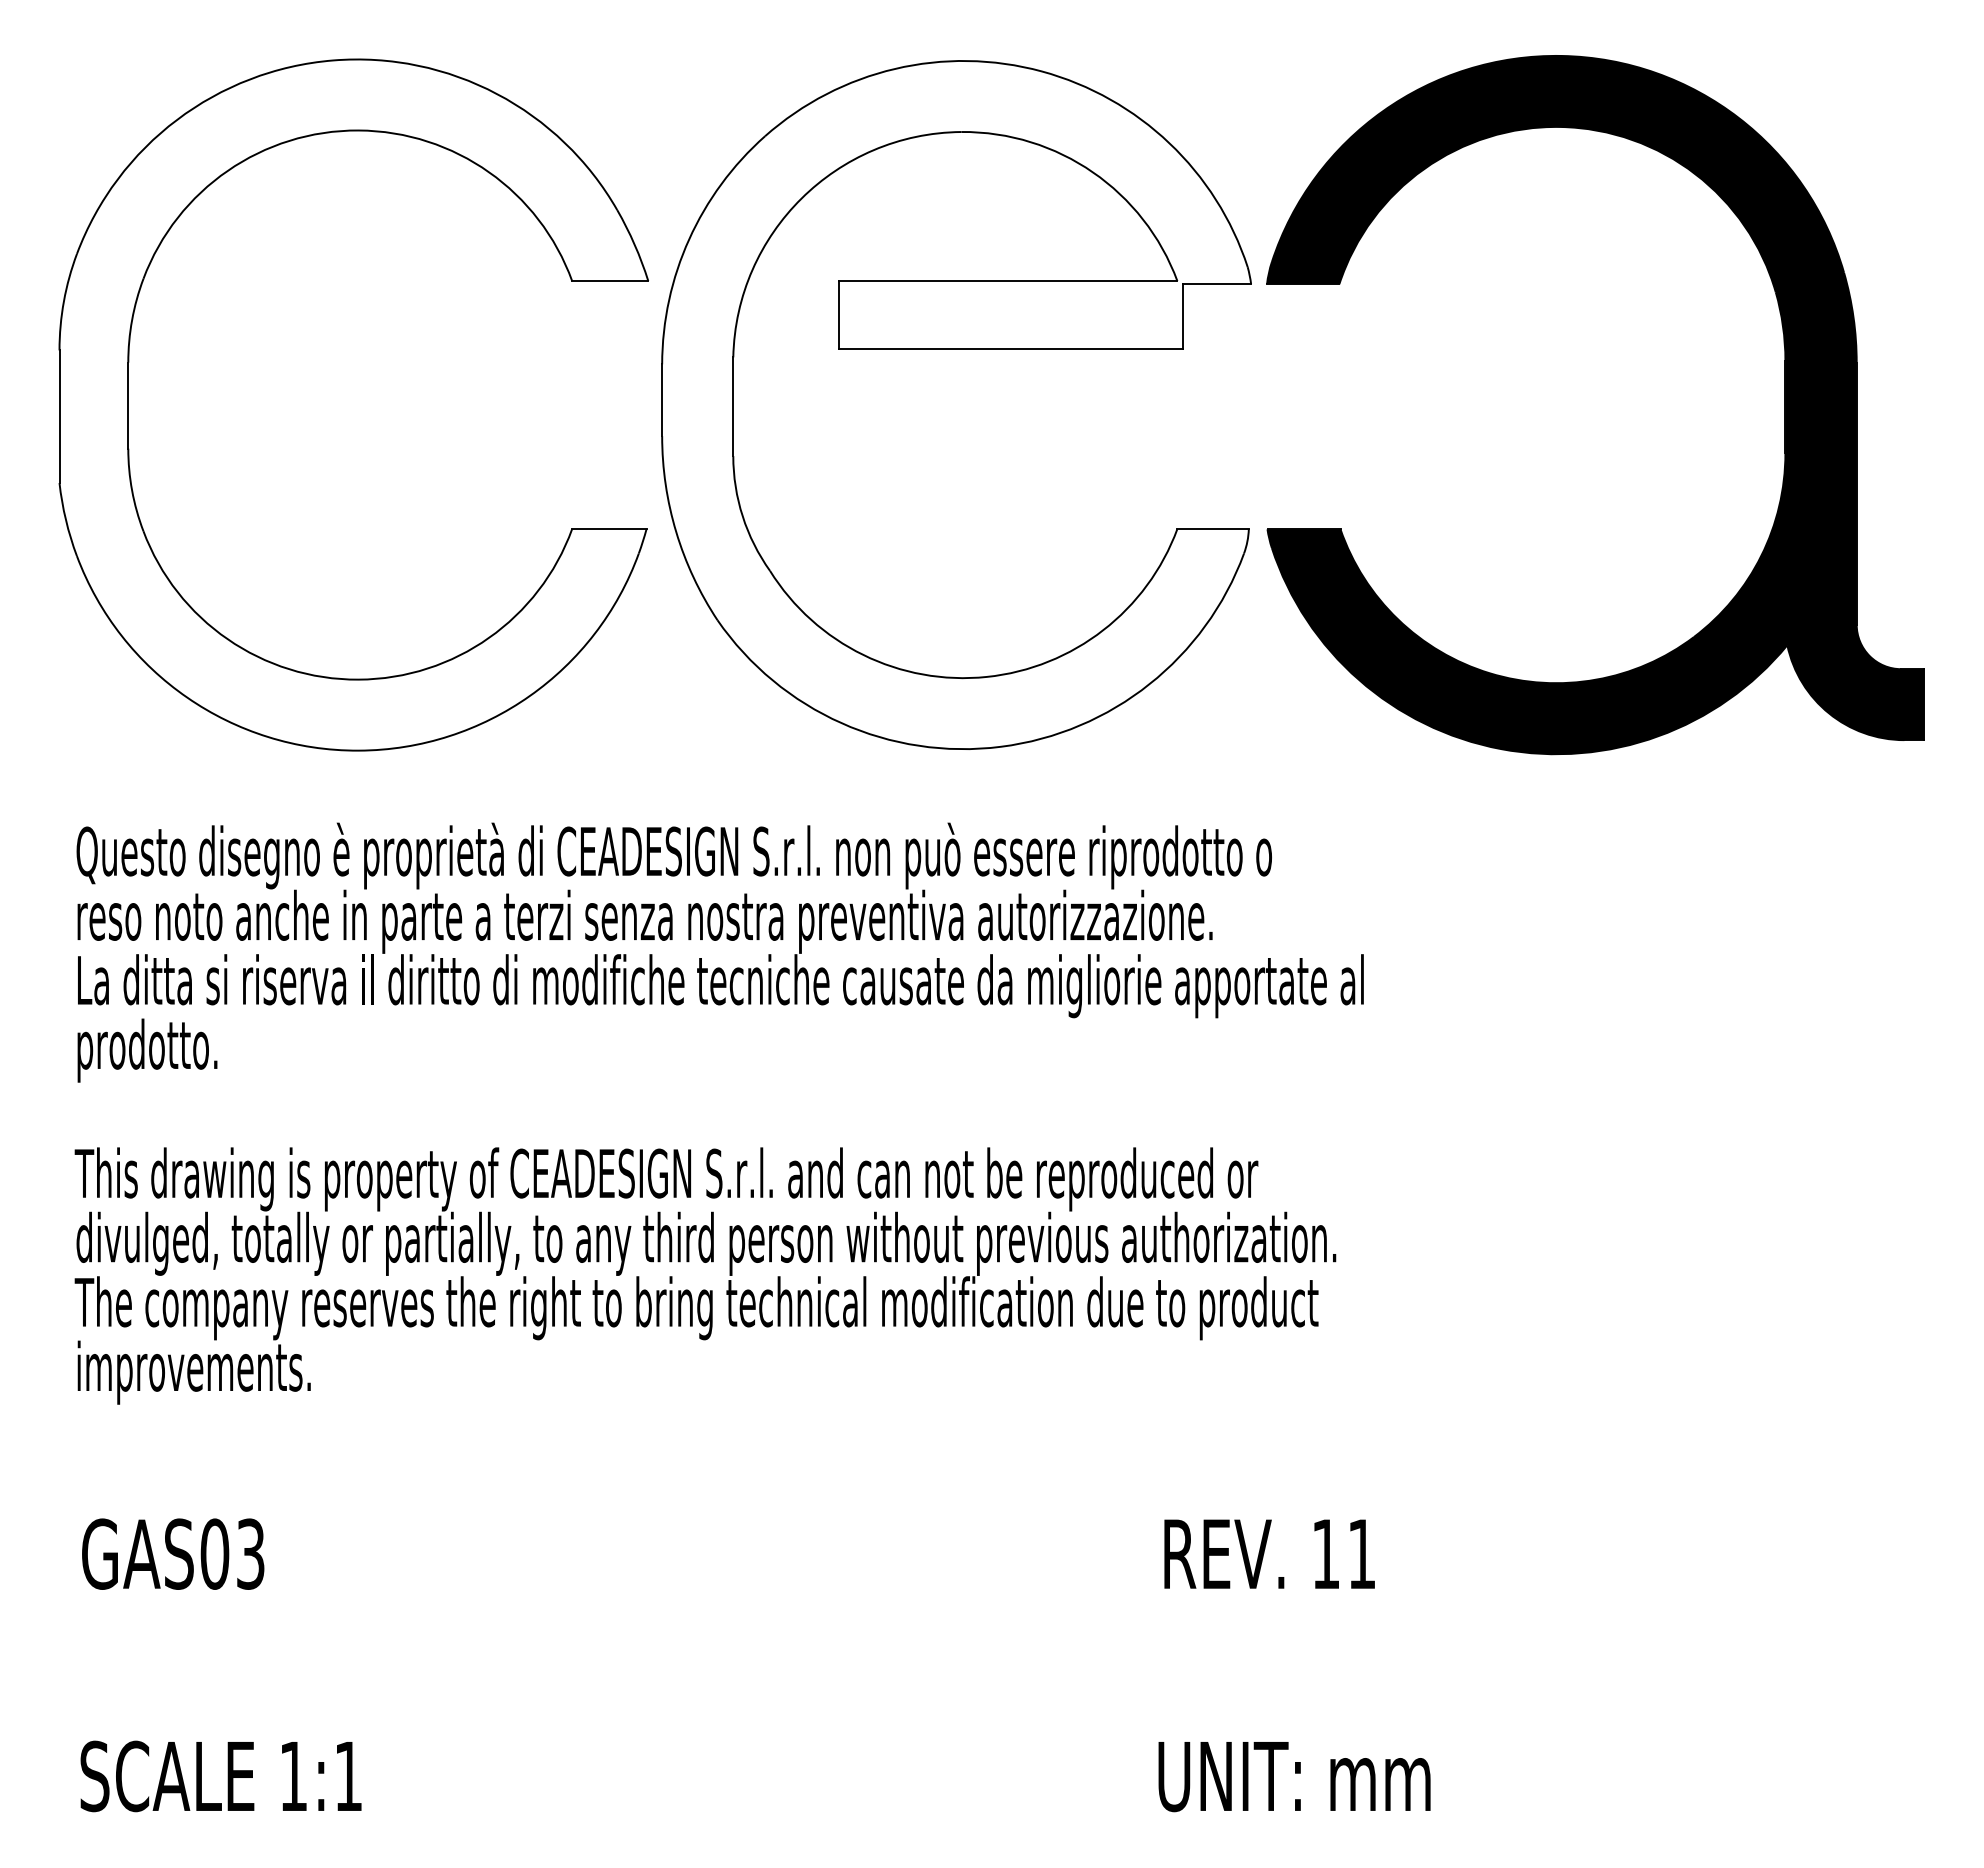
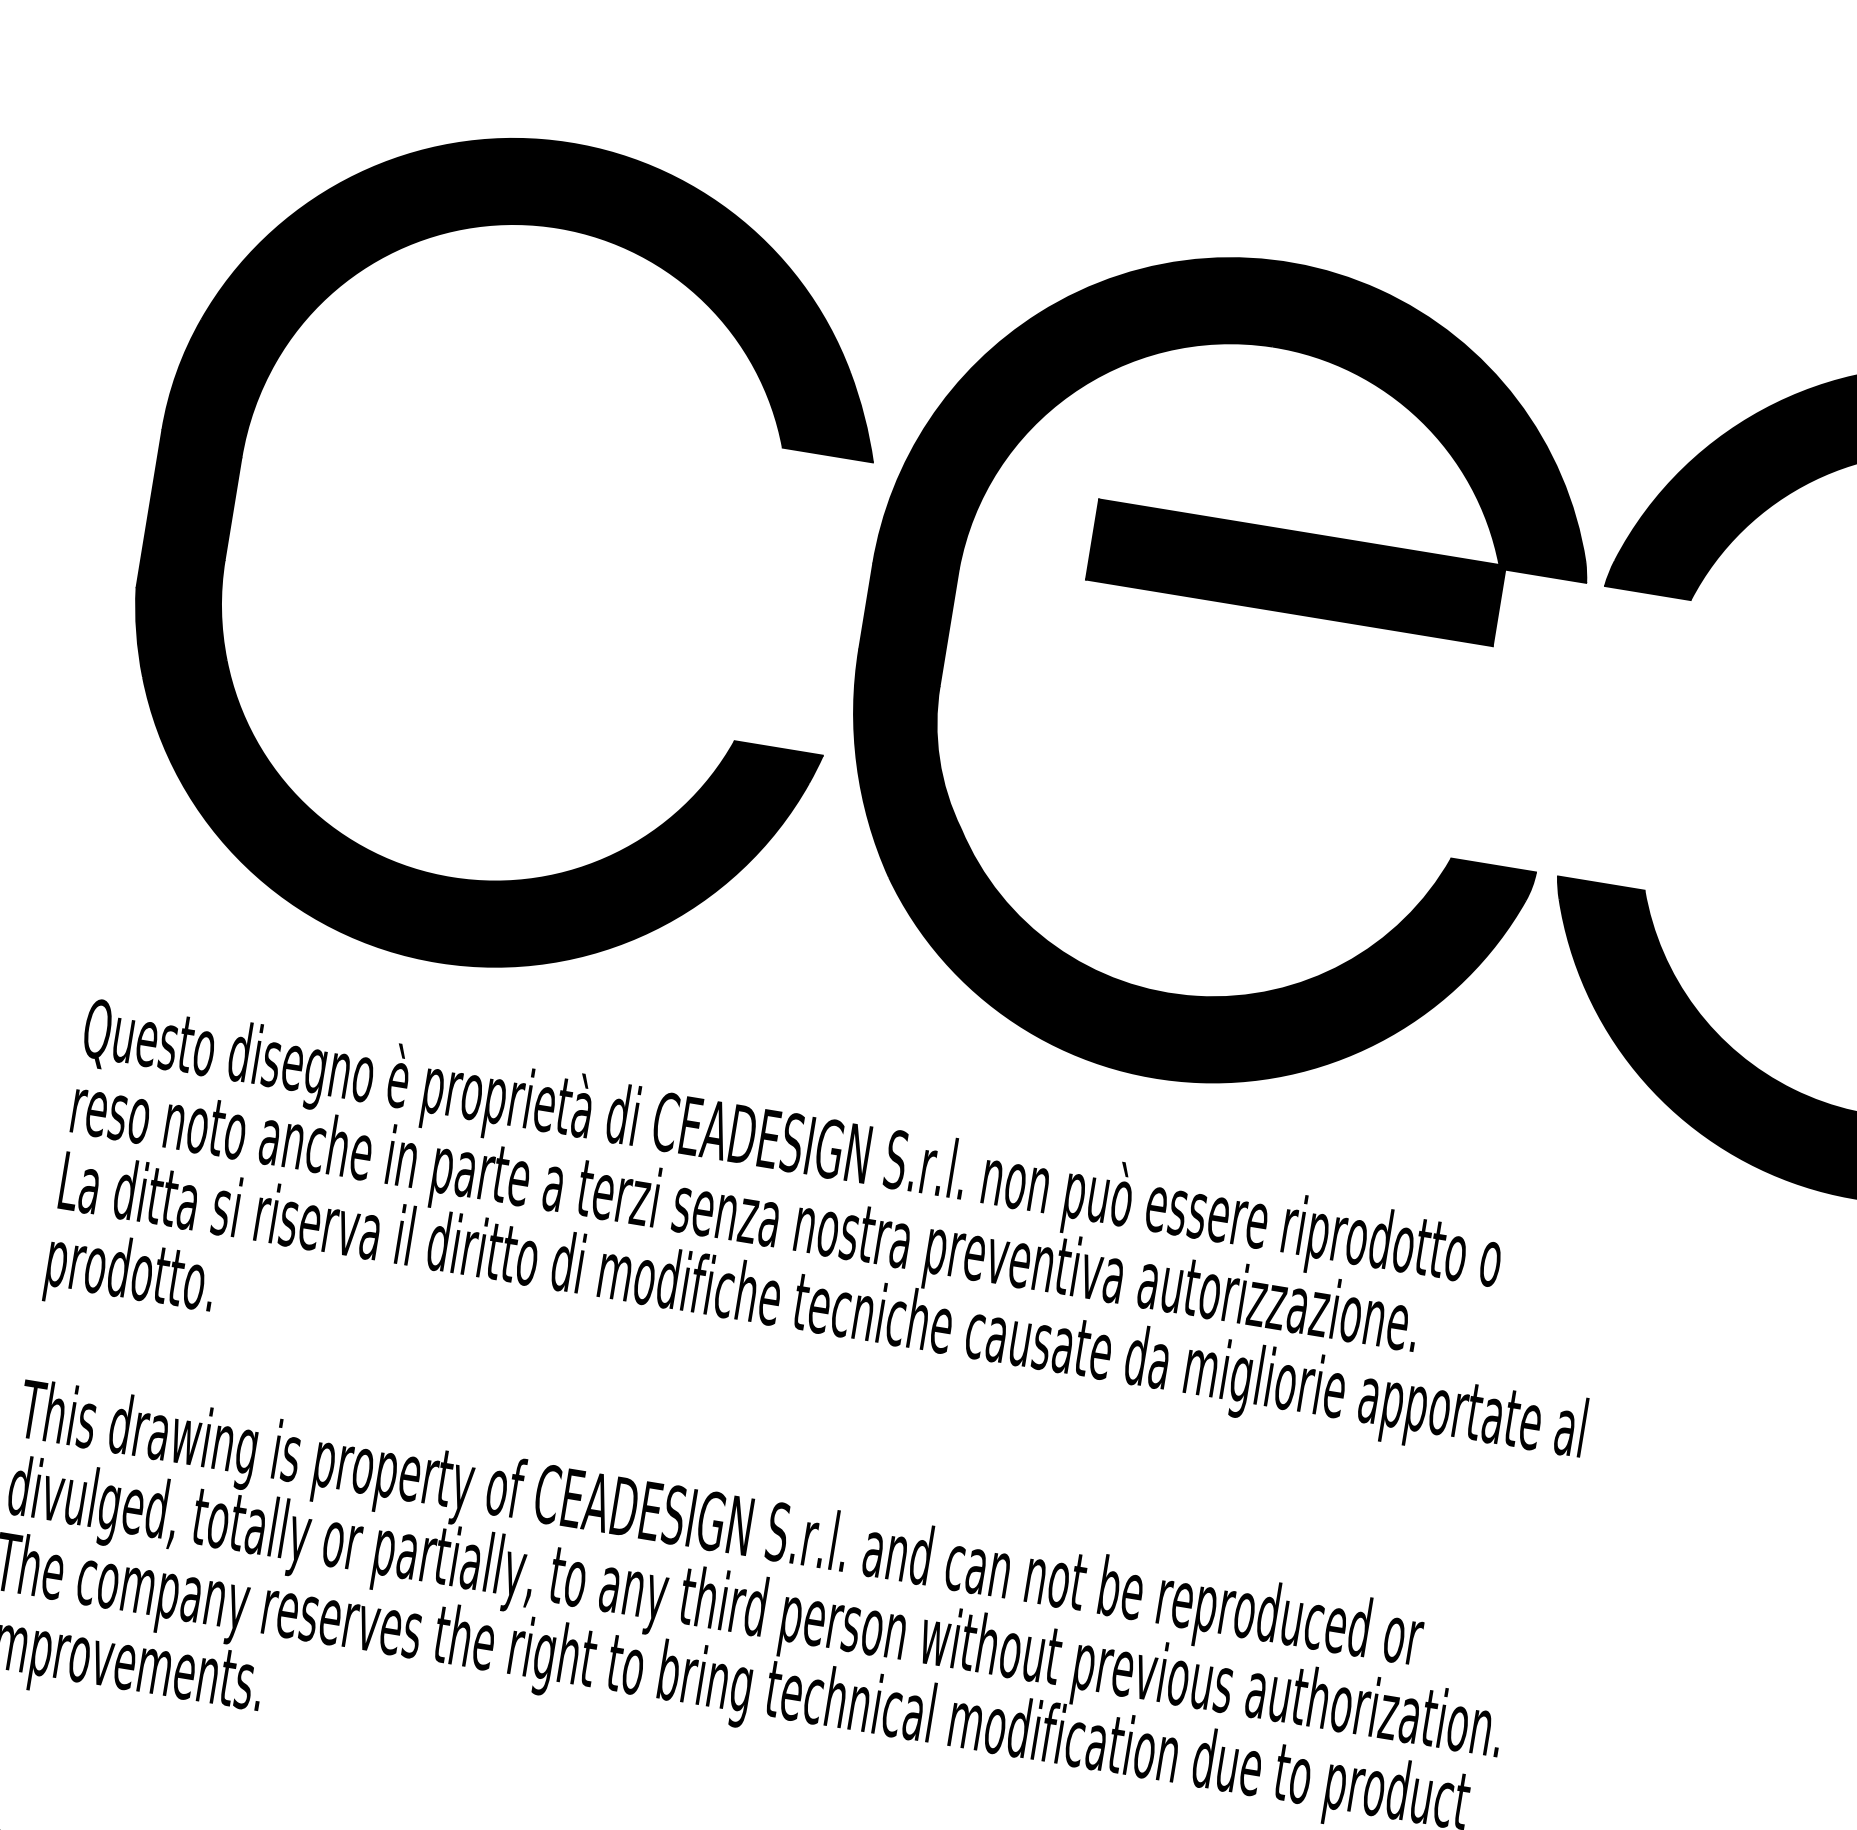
fill: (353, 404) -> (499, 551), added
fill: (956, 405) -> (1213, 669), added

